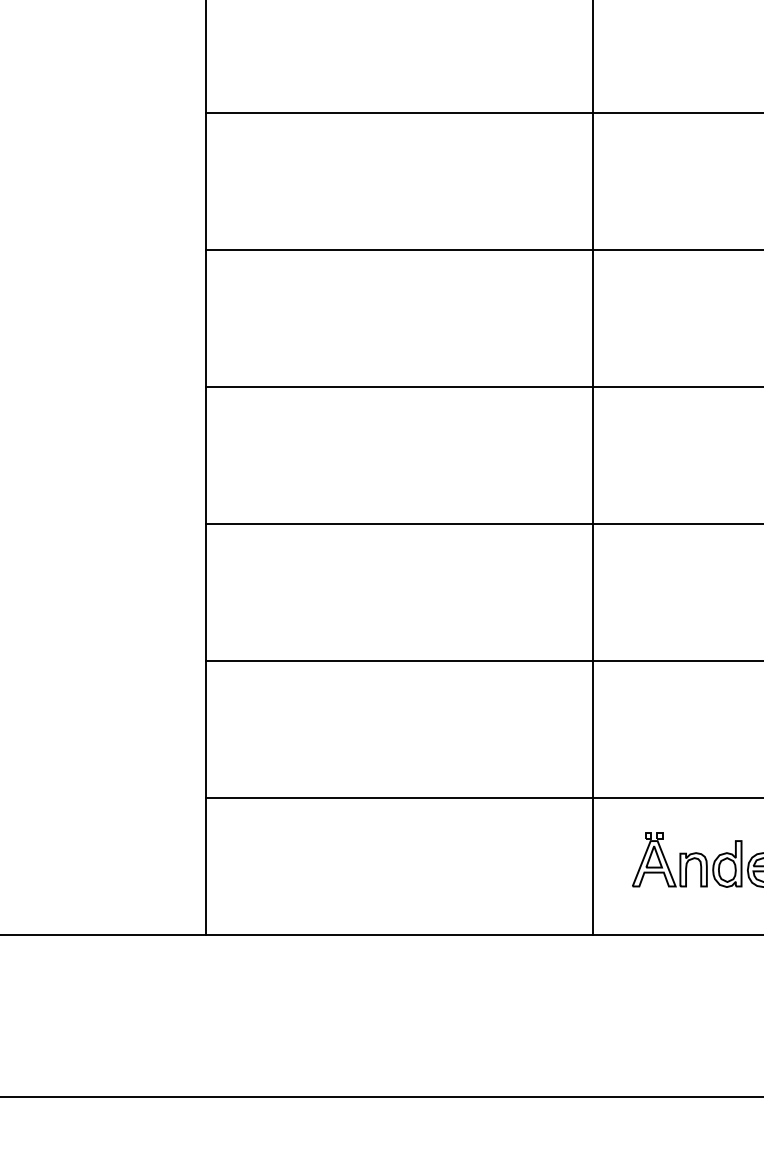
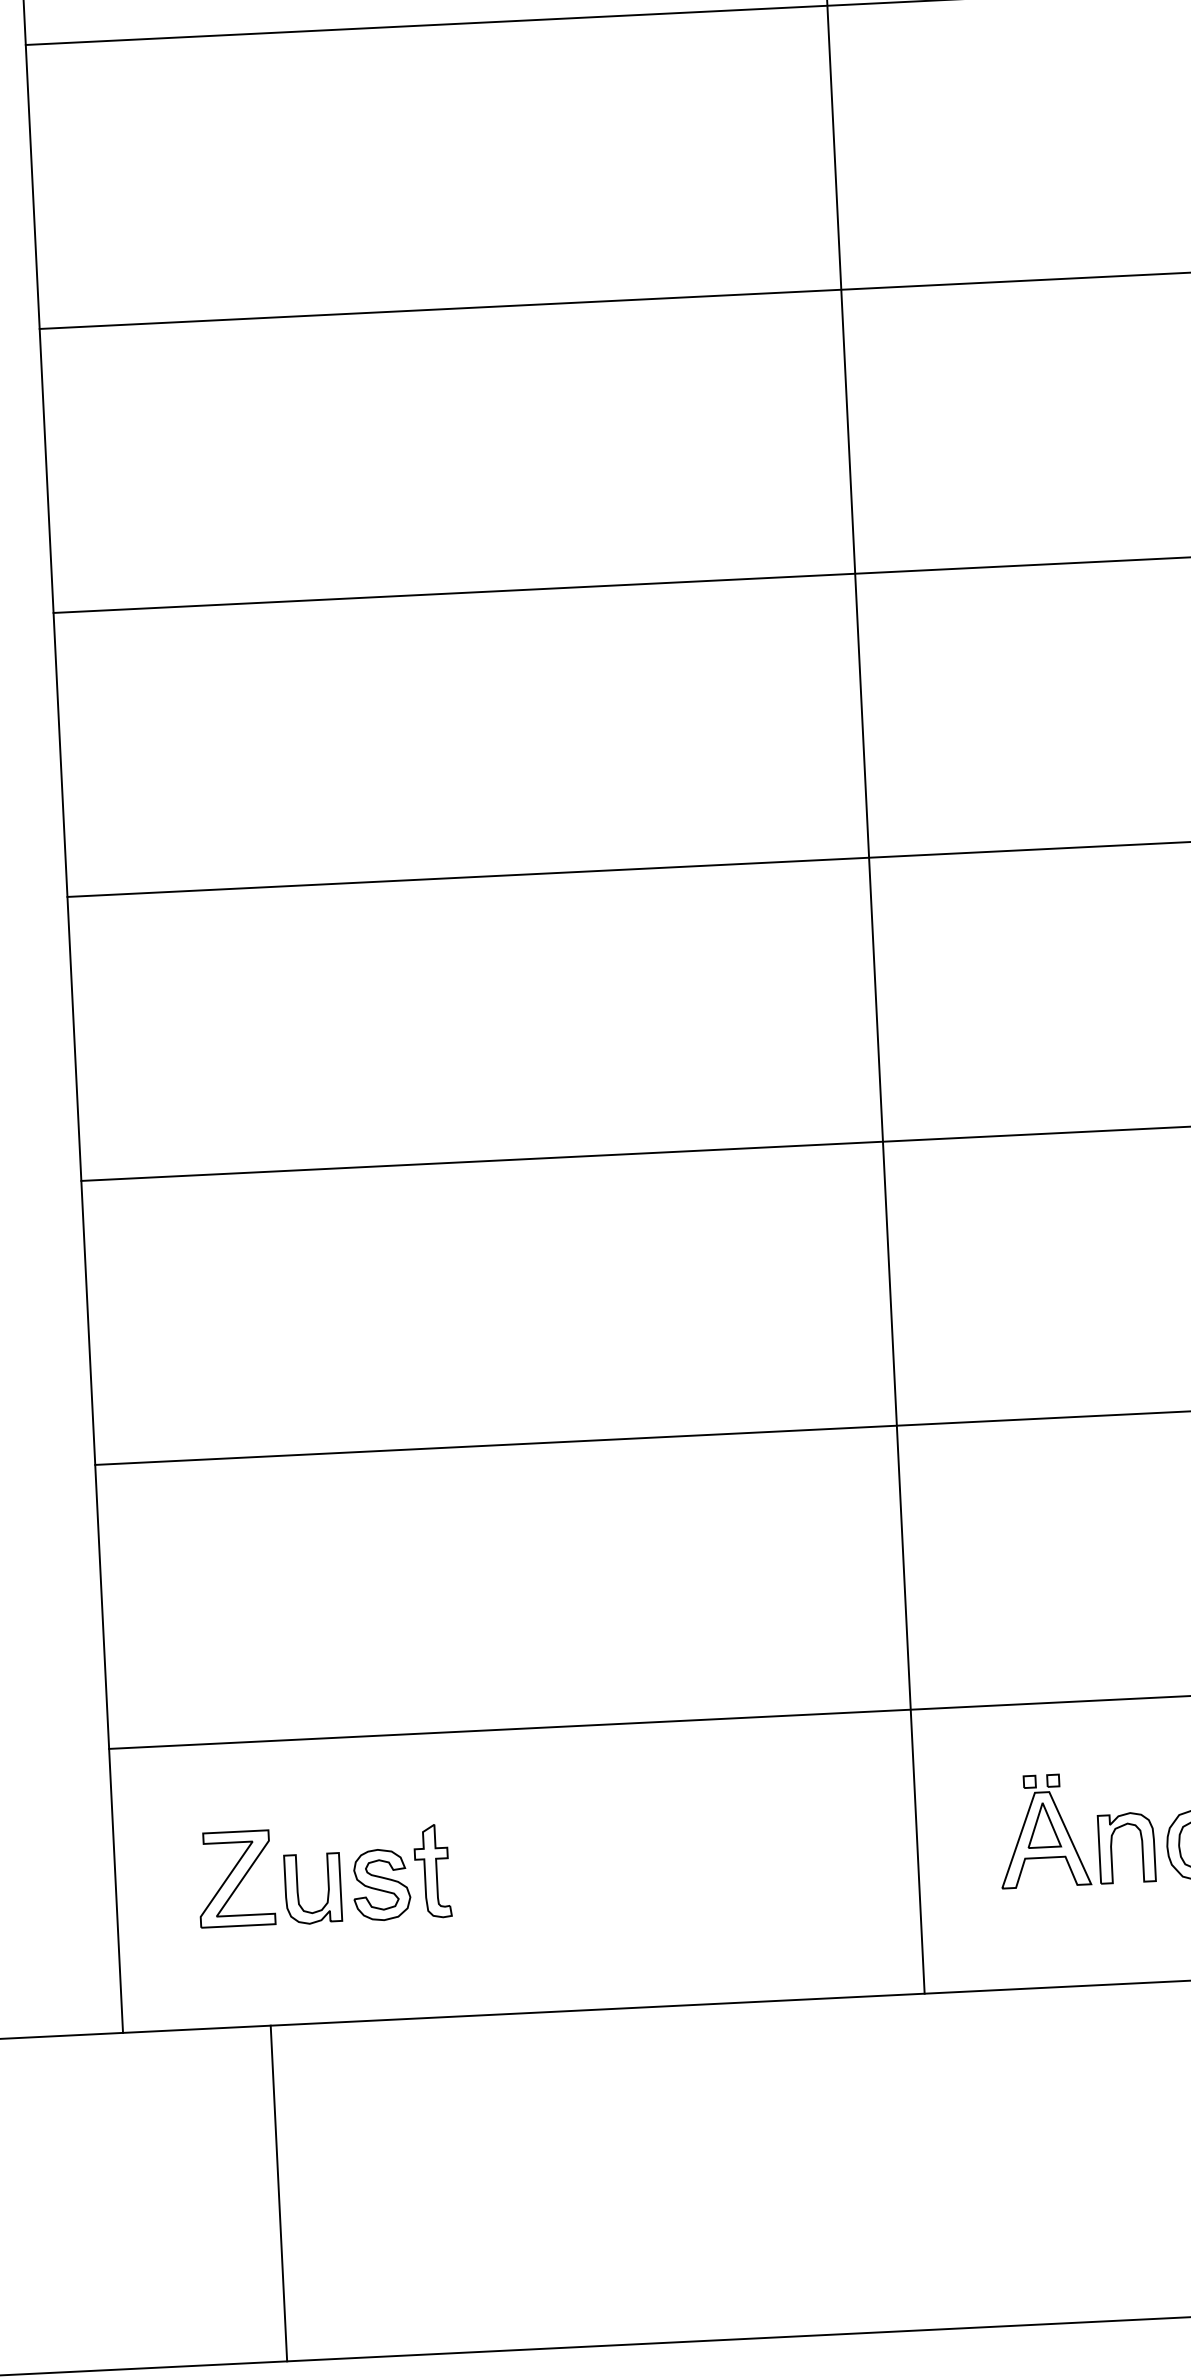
part: (306, 863) -> (324, 1874), added
line: (277, 1016) -> (279, 2193), added

